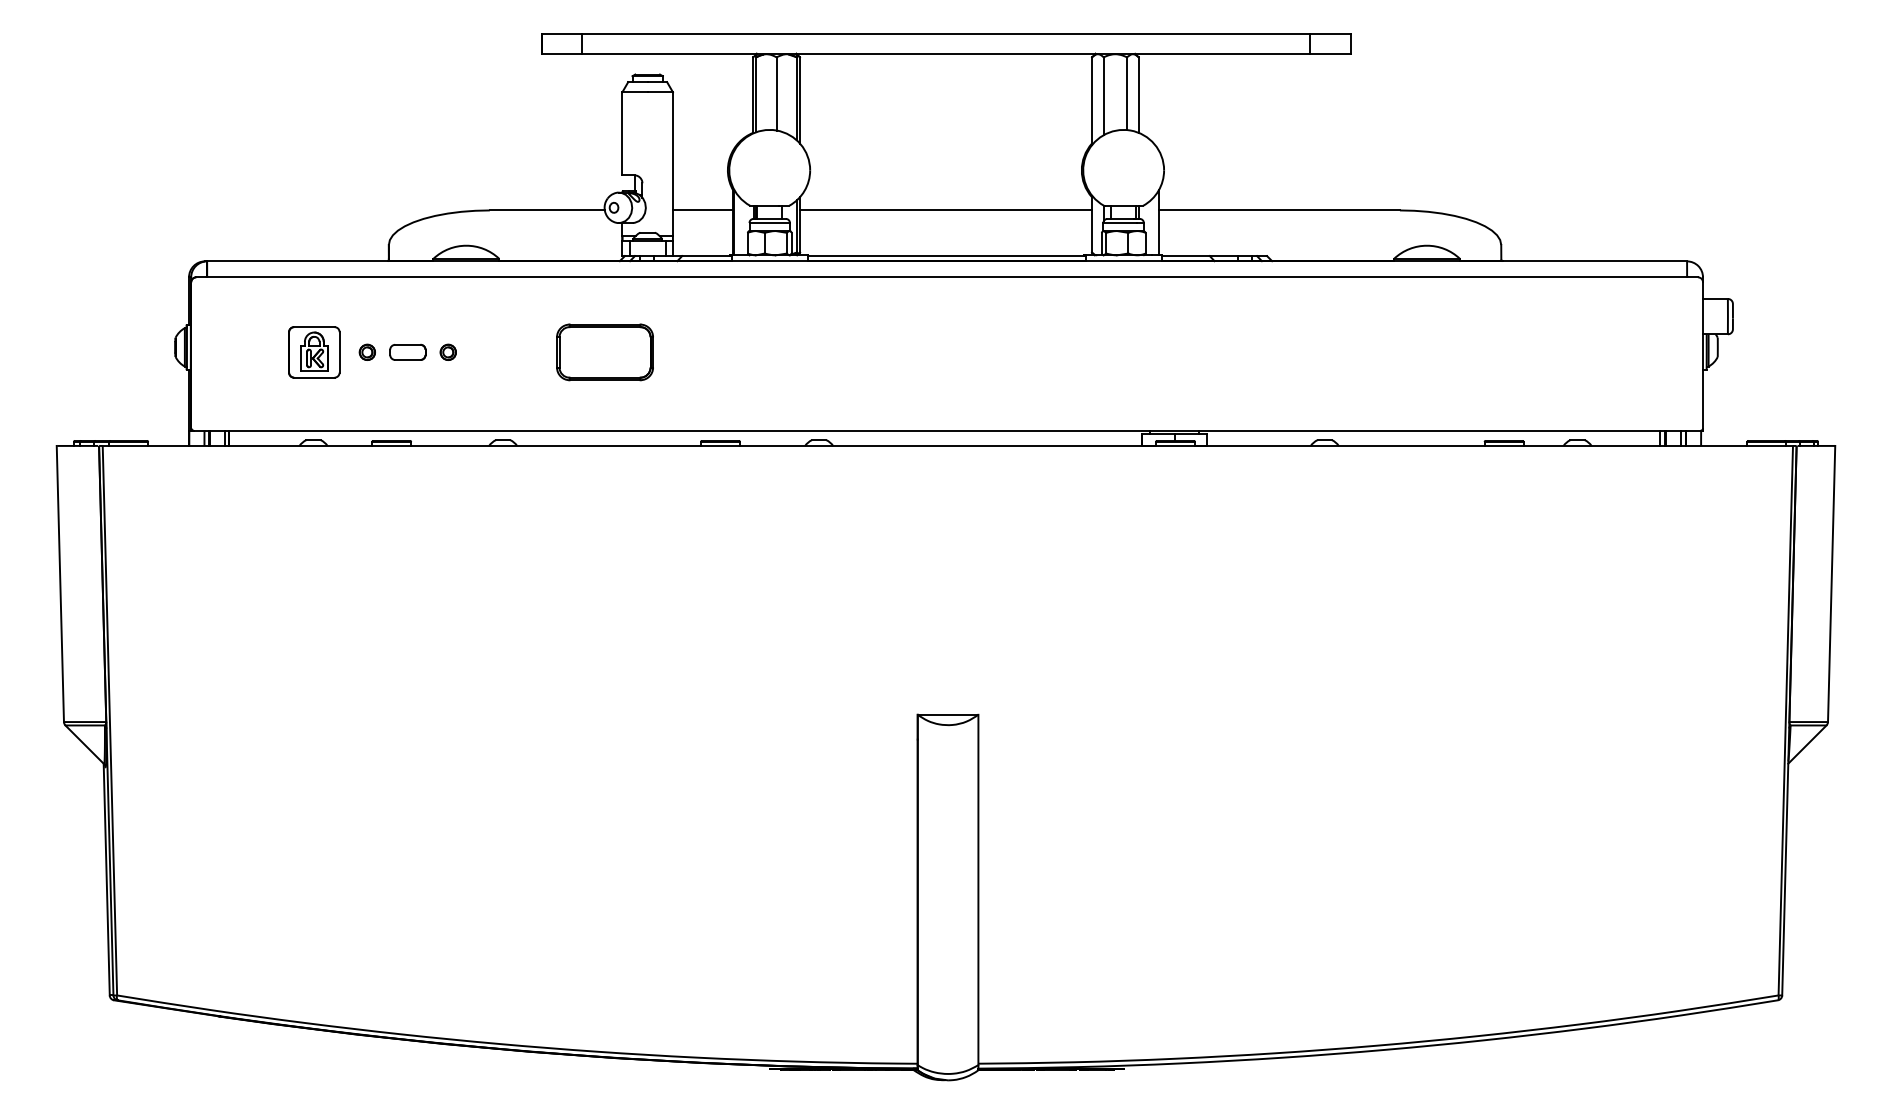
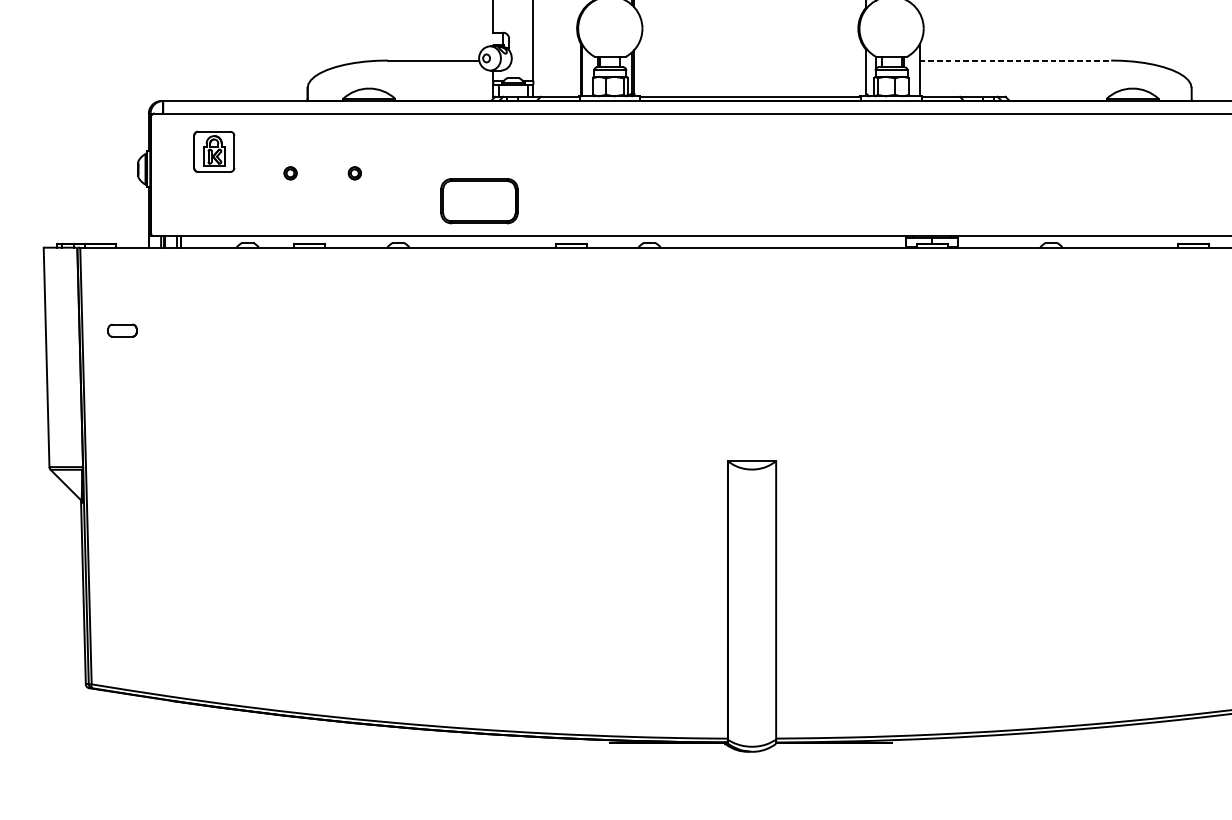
line: (702, 210) -> (556, 60), removed
line: (945, 210) -> (750, 60), removed
line: (1279, 210) -> (1015, 60), solid -> dashed
part: (407, 351) -> (122, 329), moved
part: (314, 352) -> (214, 151), moved
part: (604, 352) -> (479, 201), moved

